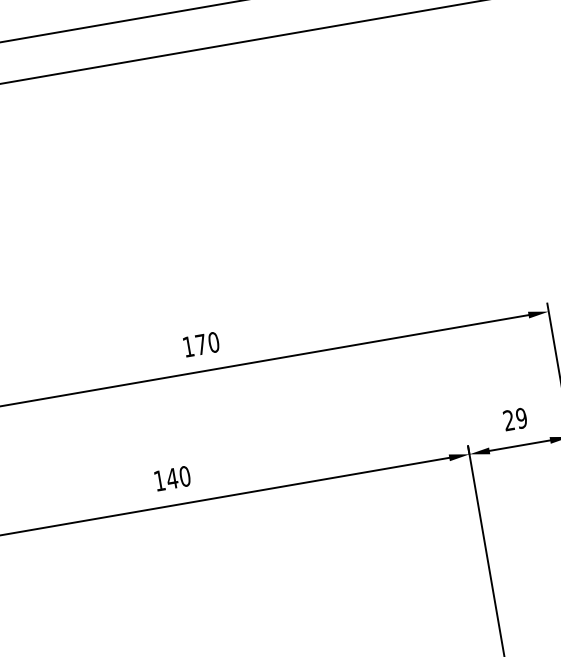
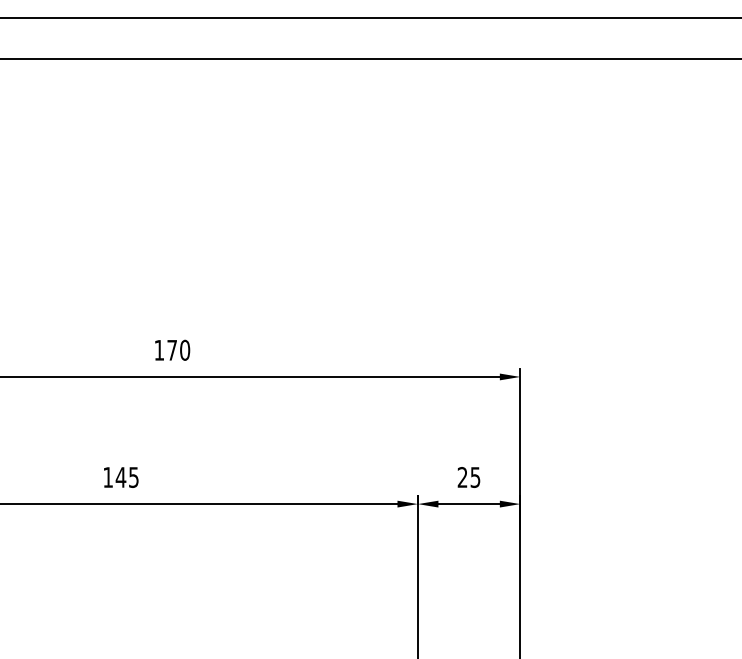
text: (521, 418) -> (475, 477), 29 -> 25
text: (184, 476) -> (133, 477), 140 -> 145

